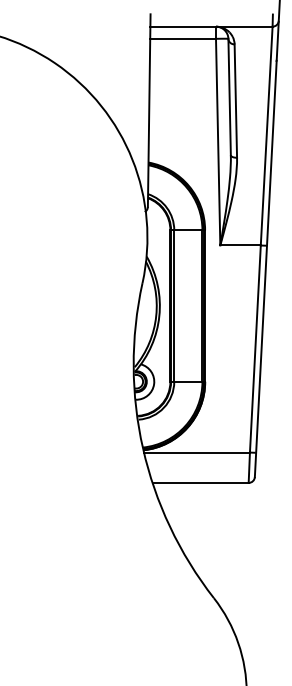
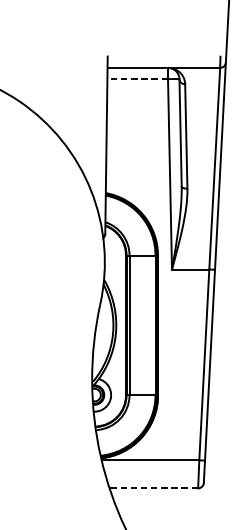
line: (183, 38) -> (138, 78), solid -> dashed
line: (201, 482) -> (154, 487), solid -> dashed

